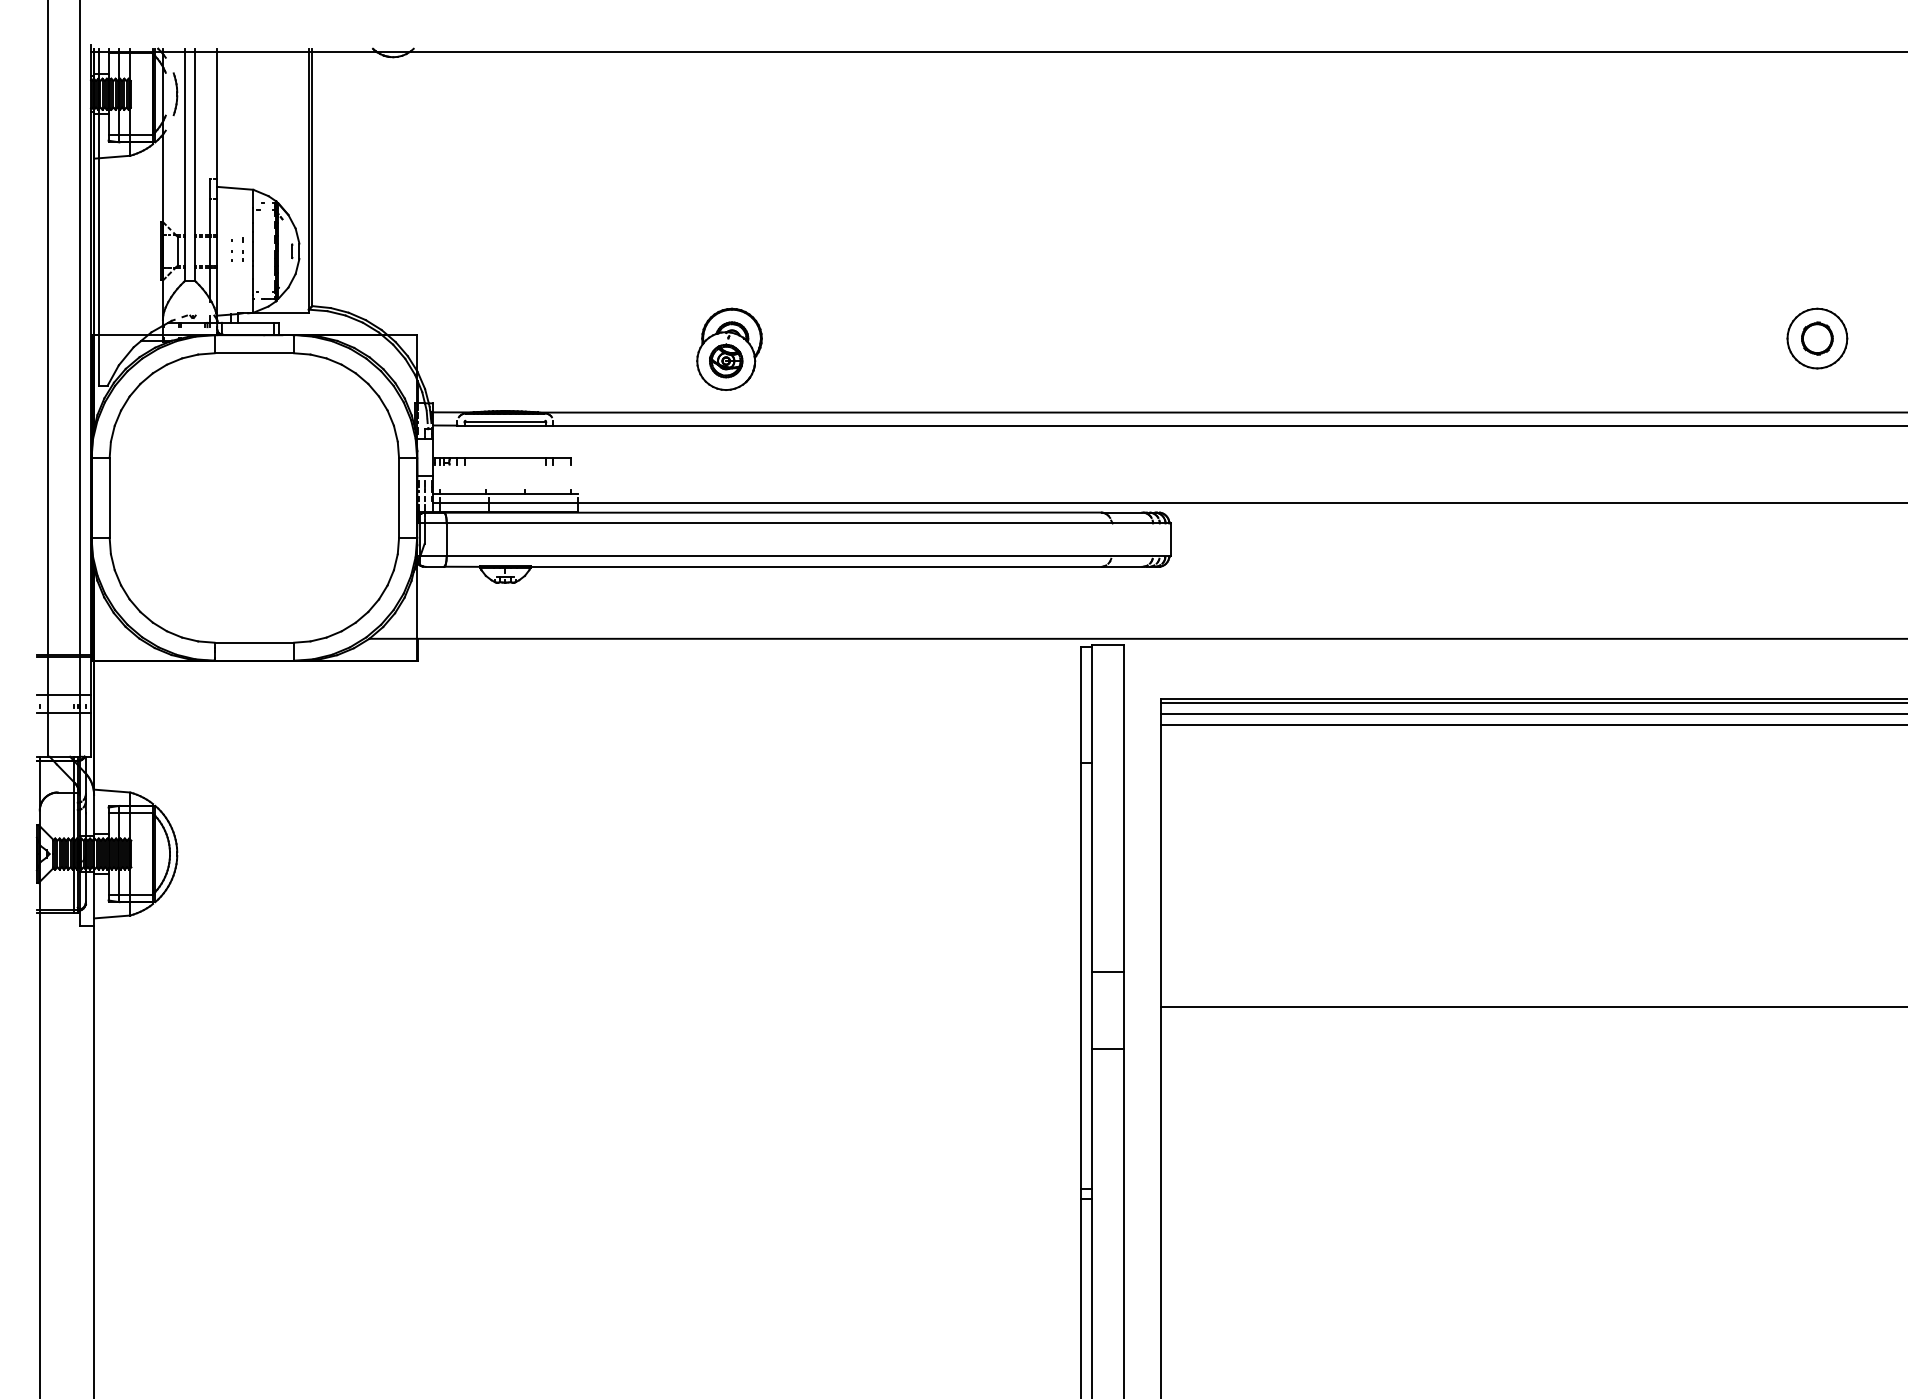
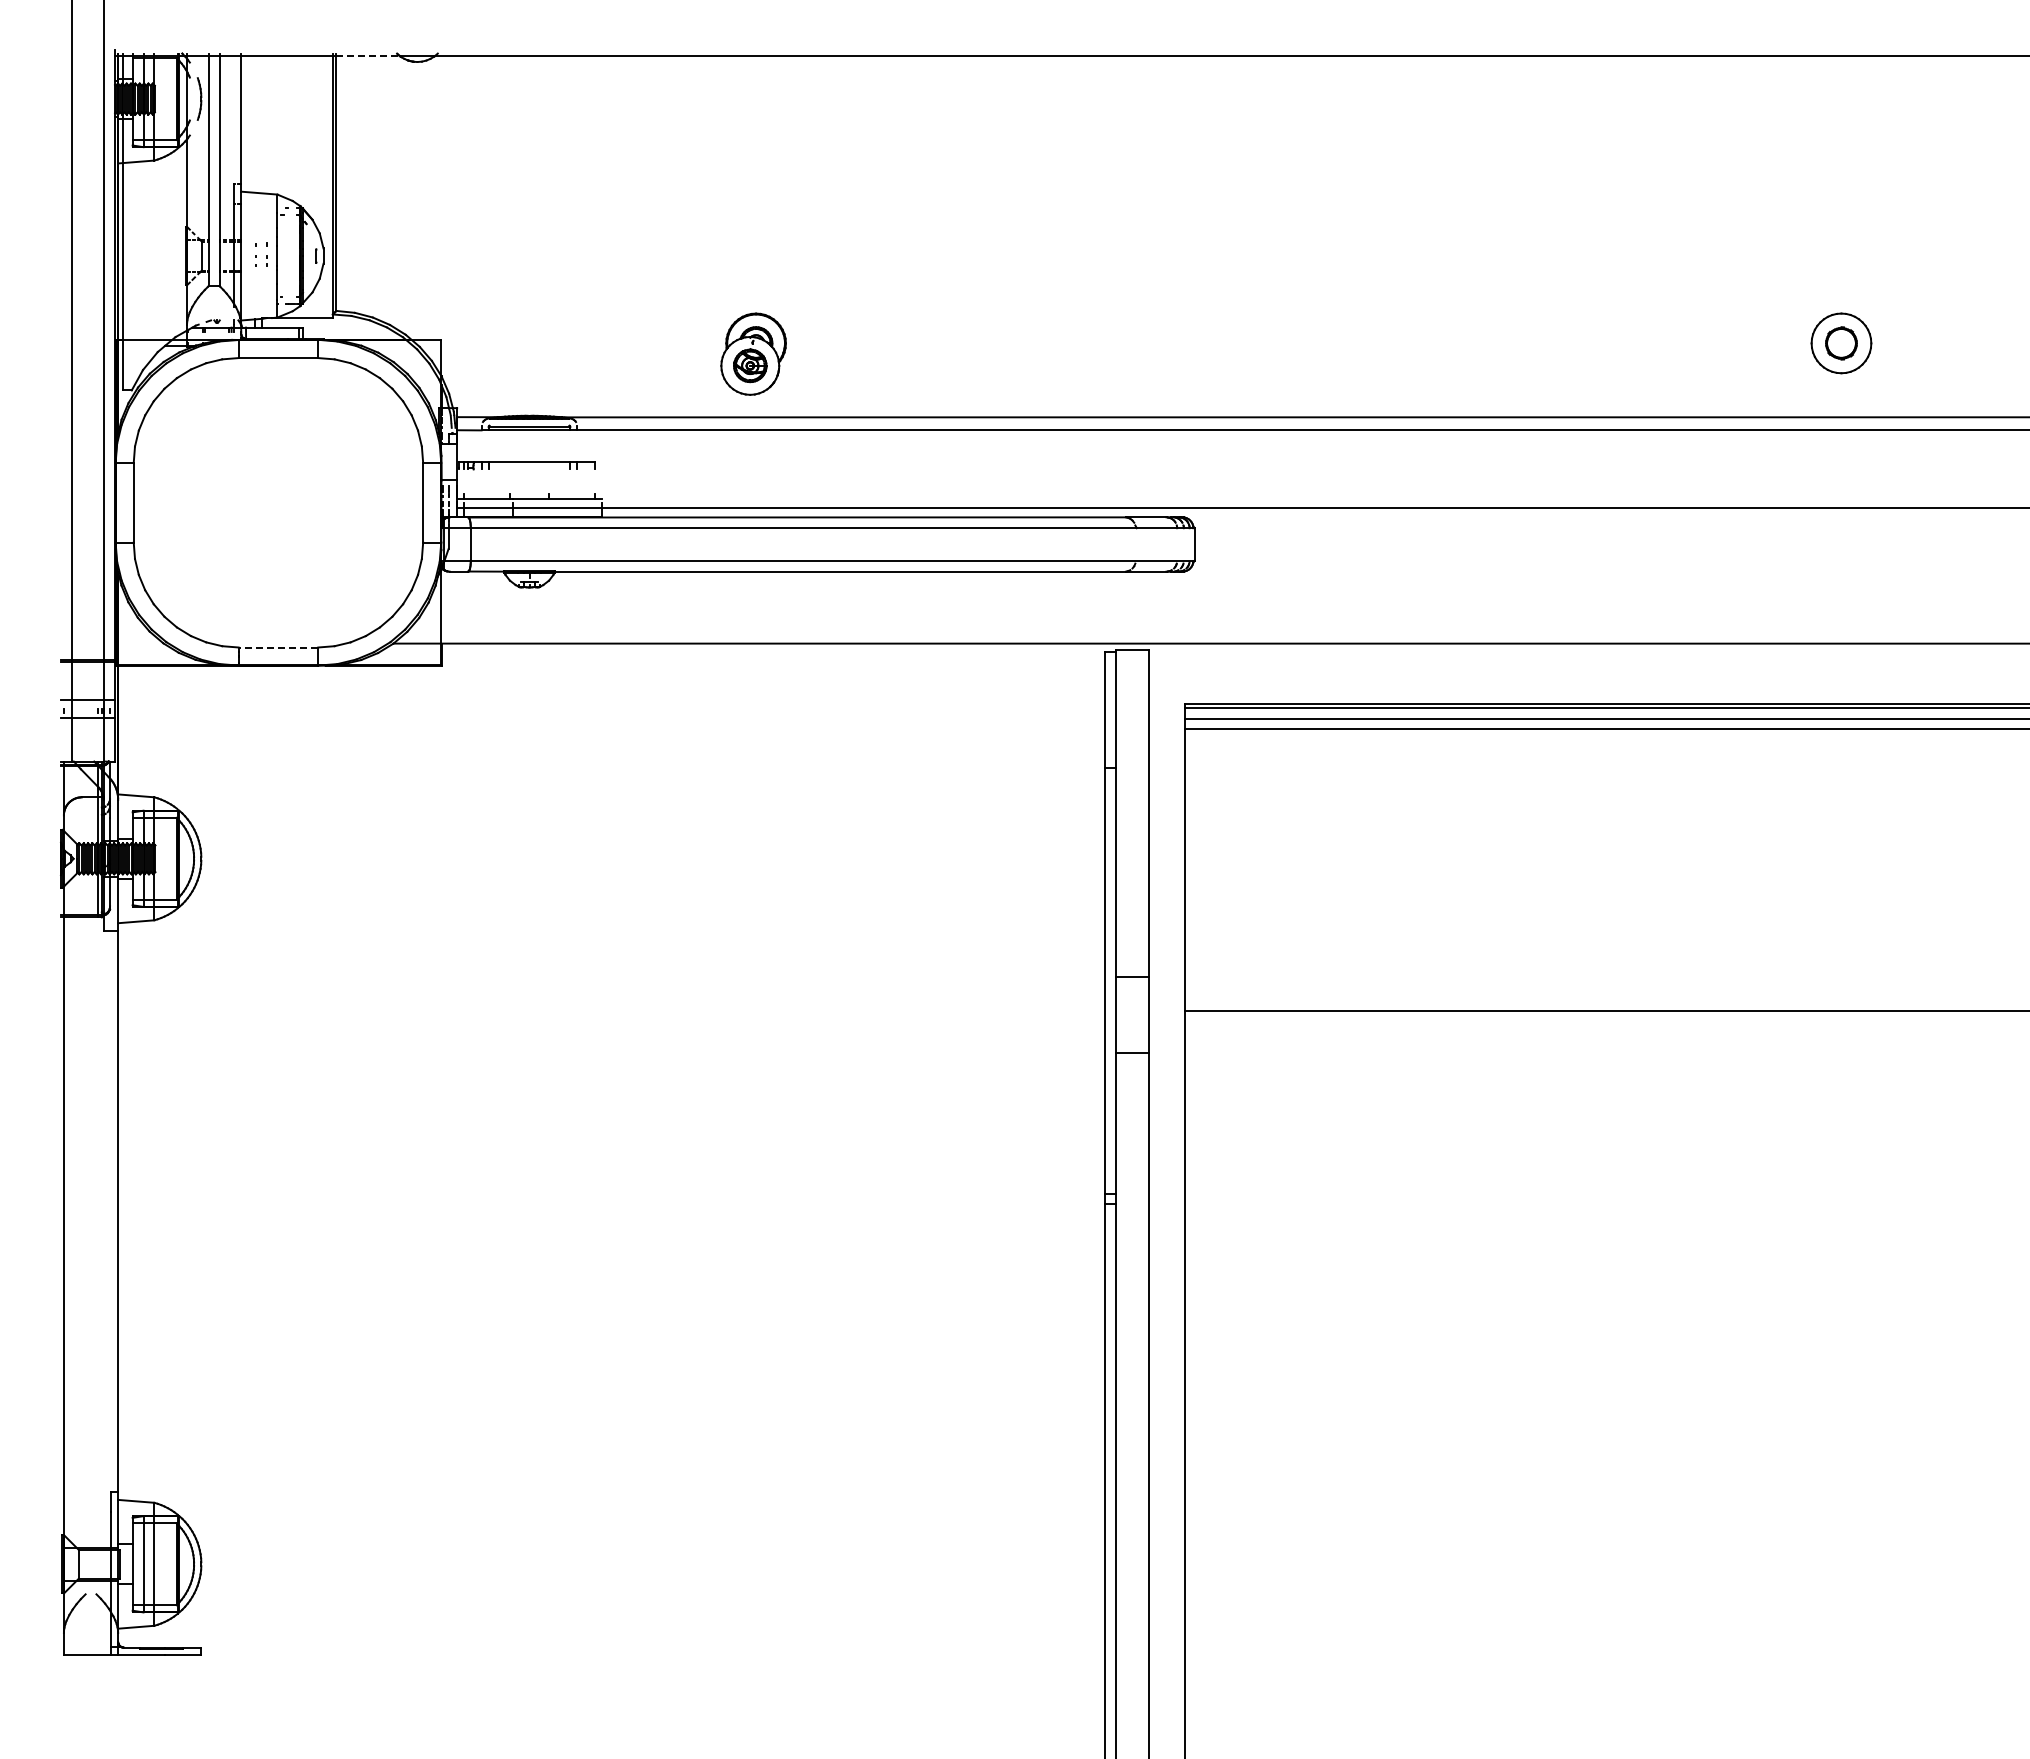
line: (344, 51) -> (368, 56), solid -> dashed
line: (254, 642) -> (278, 647), solid -> dashed

